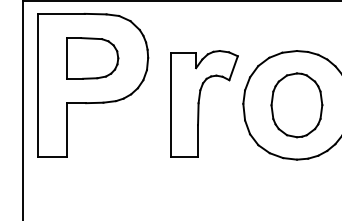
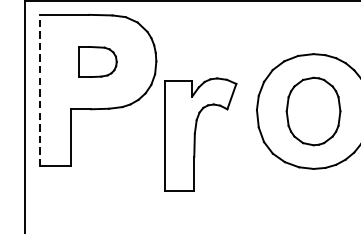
part: (92, 58) -> (97, 62), size x0.7
line: (38, 85) -> (40, 90), solid -> dashed
part: (204, 103) -> (201, 133), moved

